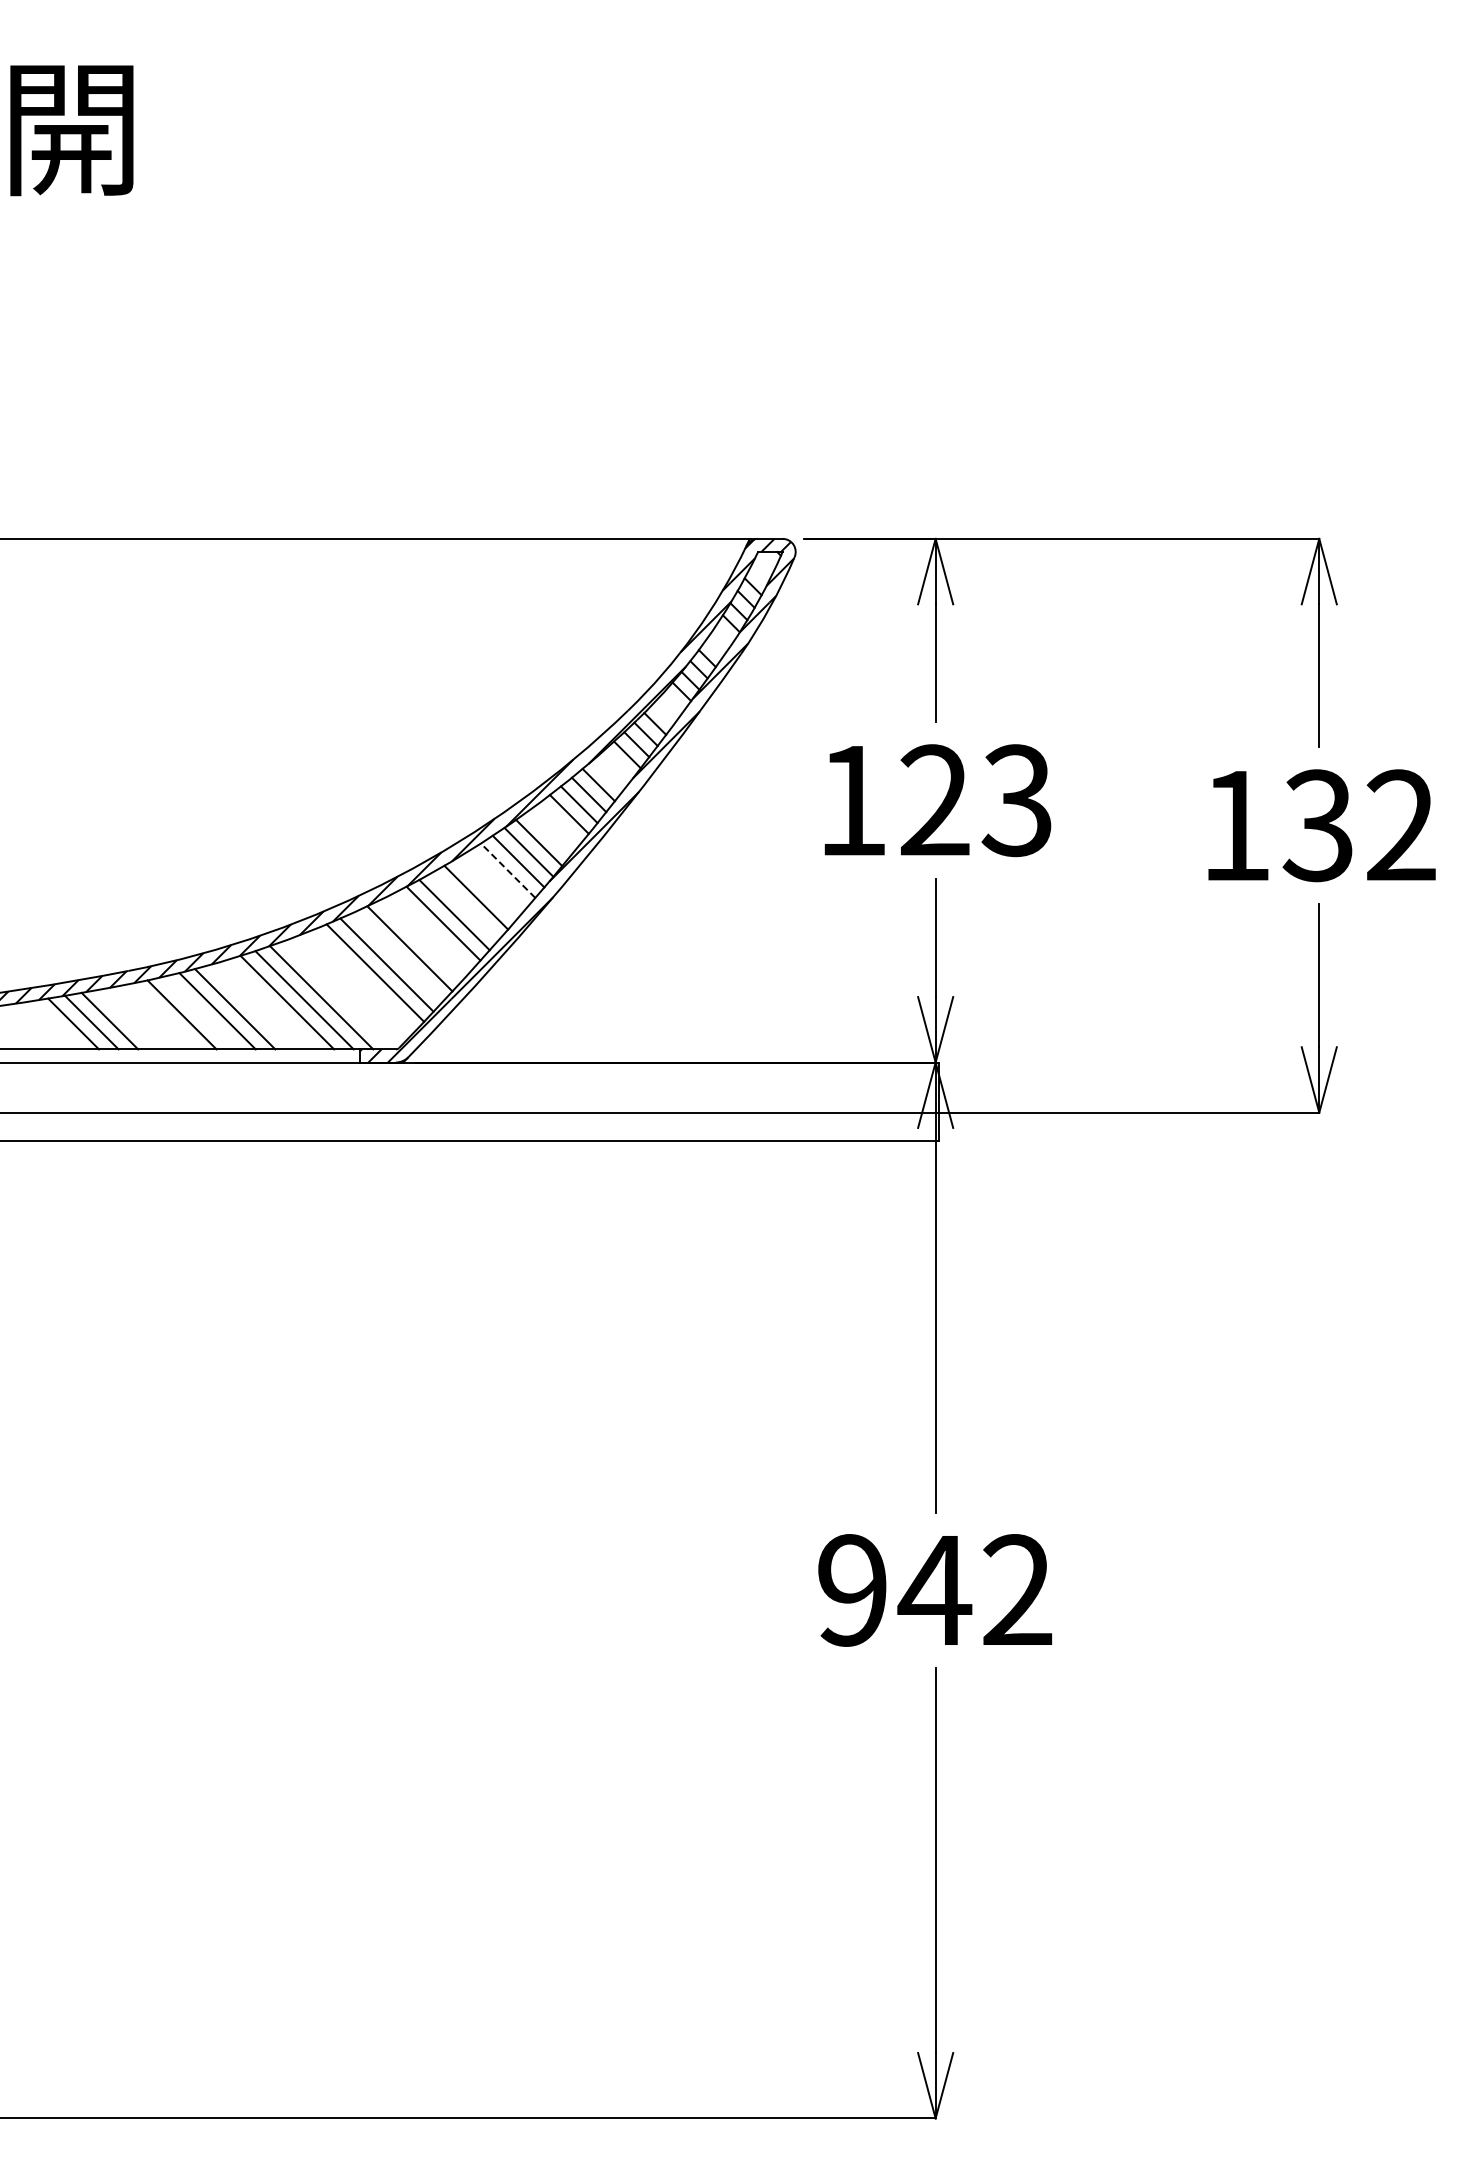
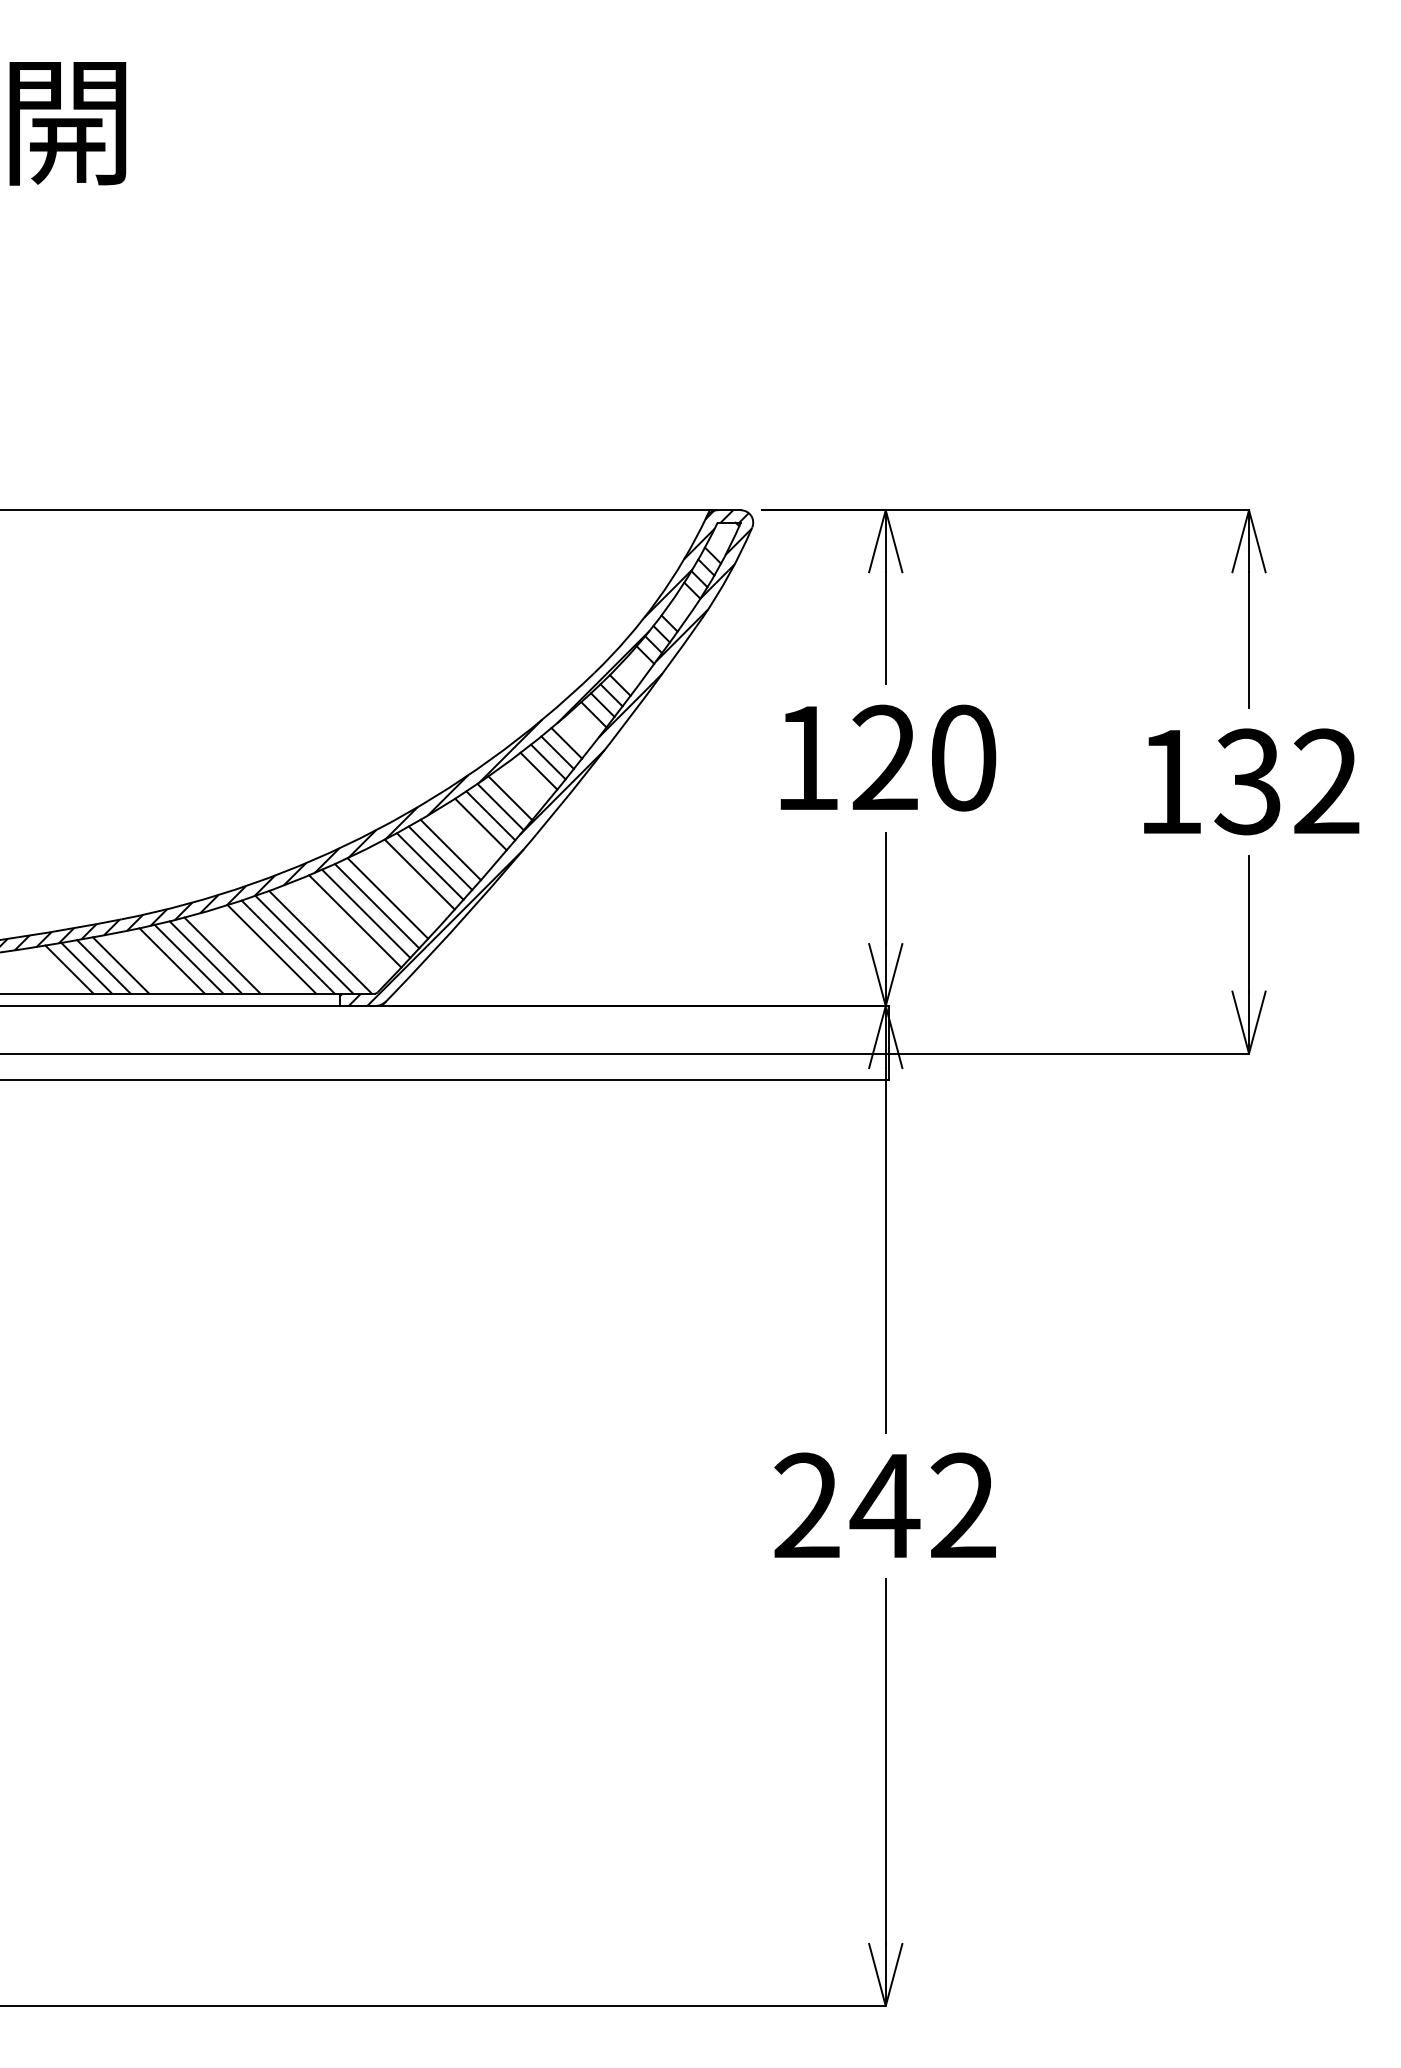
text: (1016, 800) -> (962, 757), 123 -> 120
line: (508, 870) -> (481, 824), dashed -> solid
line: (464, 905) -> (439, 857), added
line: (398, 956) -> (377, 905), added
line: (338, 994) -> (320, 941), added
line: (199, 1012) -> (188, 958), added
line: (127, 1019) -> (120, 965), added
text: (852, 1590) -> (807, 1506), 942 -> 242

